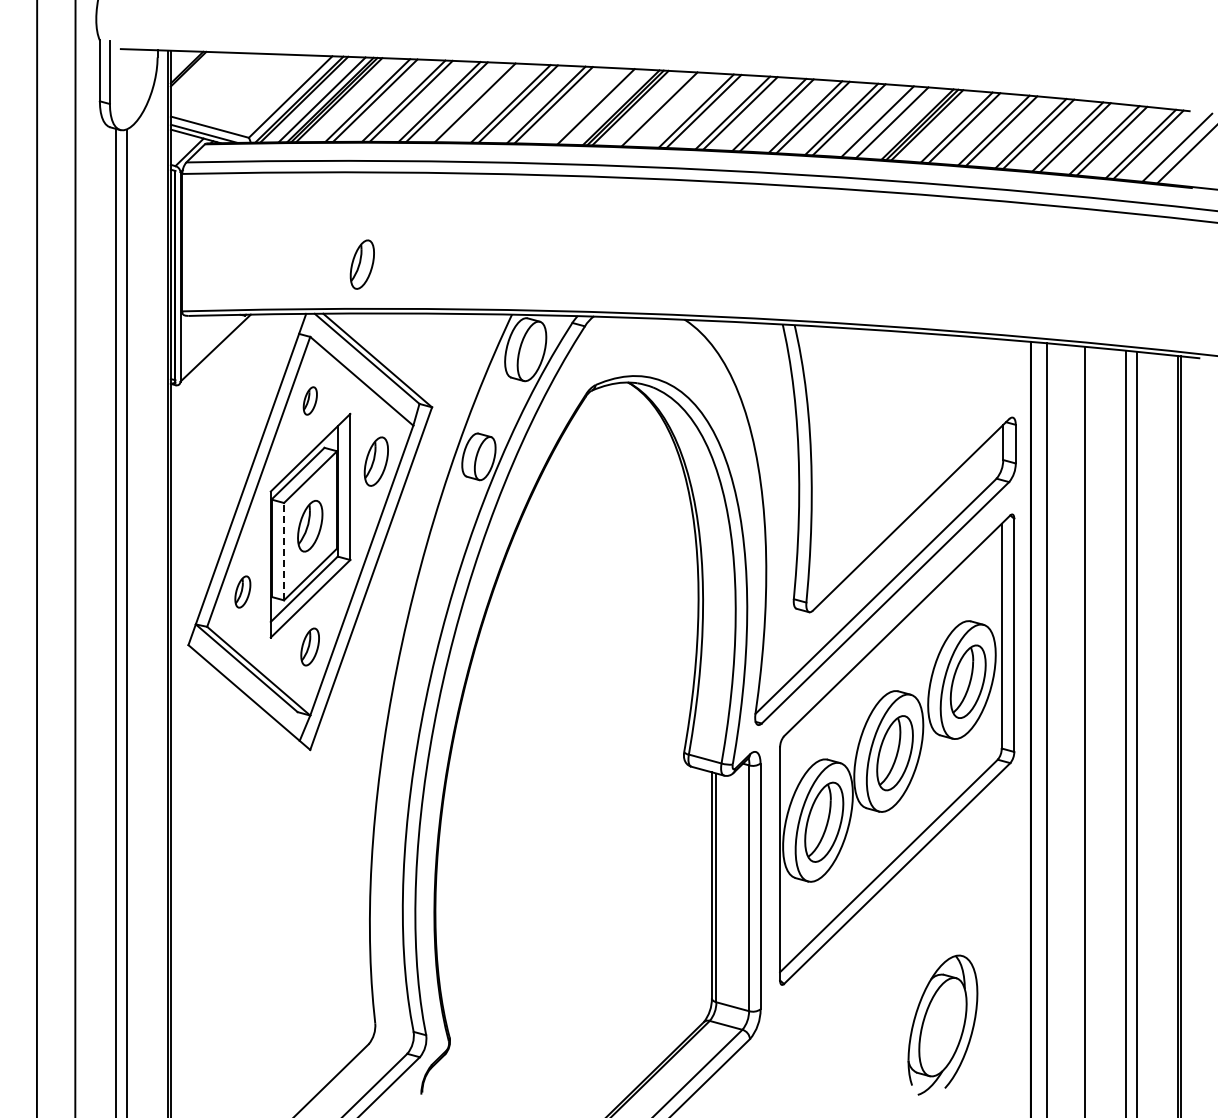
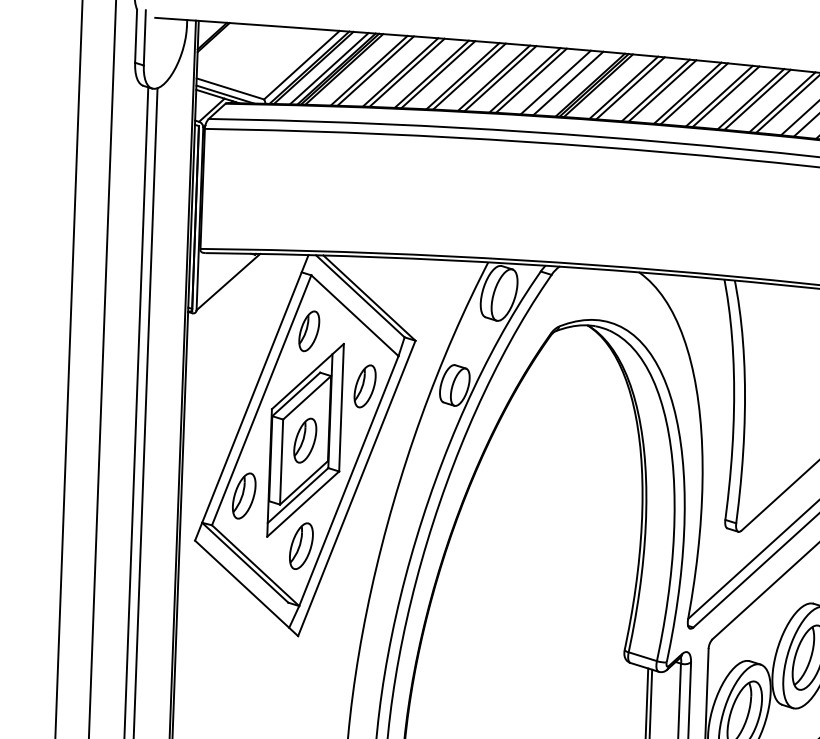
line: (482, 102) -> (469, 76), added
line: (581, 106) -> (555, 82), added
line: (667, 109) -> (630, 88), added
part: (361, 264) -> (358, 213), removed
part: (310, 400) -> (309, 330), size x1.67
line: (284, 551) -> (281, 461), dashed -> solid
part: (242, 591) -> (244, 495), size x1.67
part: (309, 646) -> (300, 545), size x1.43

